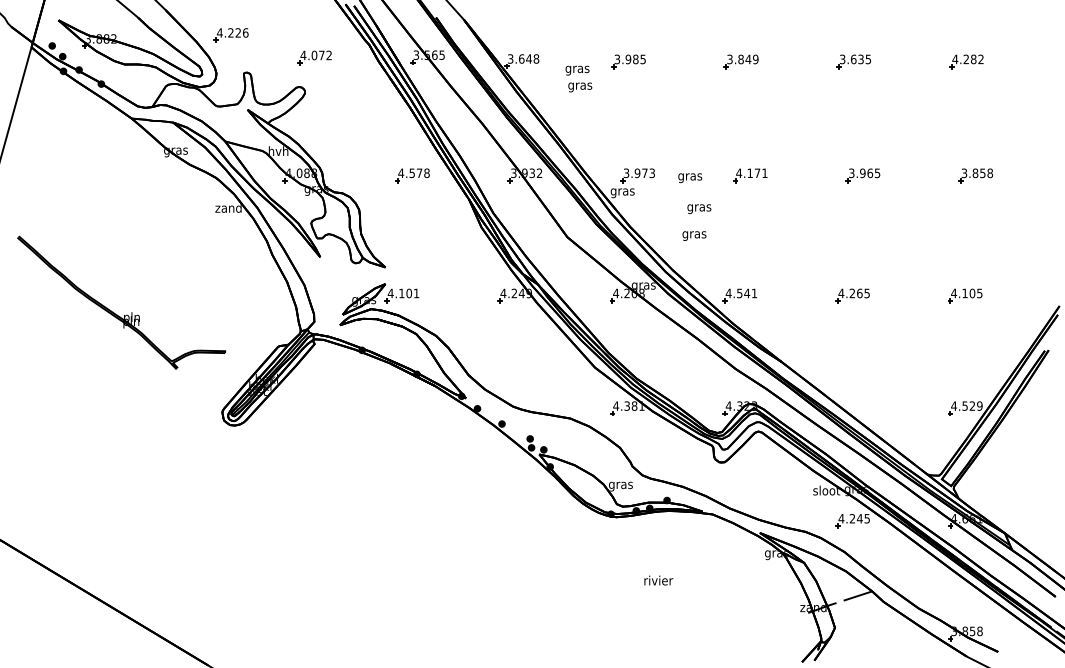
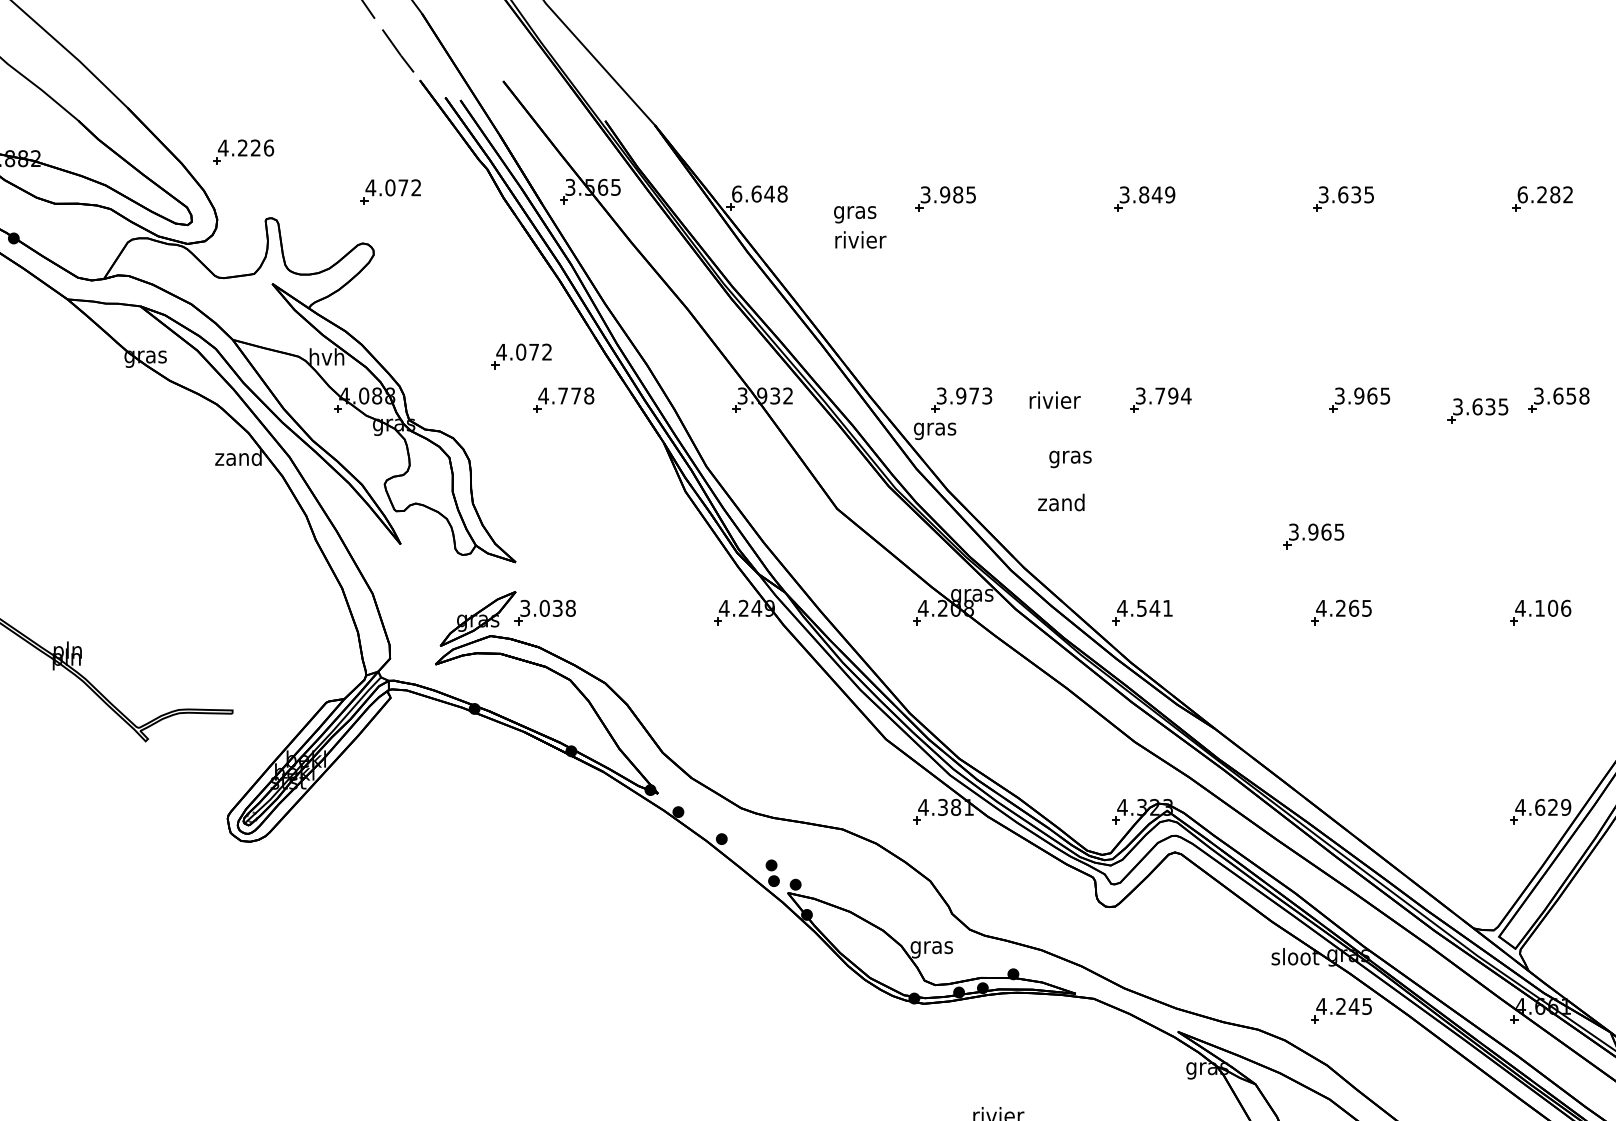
text: (510, 58) -> (736, 193), 3.648 -> 6.648
text: (955, 59) -> (1523, 194), 4.282 -> 6.282
text: (580, 86) -> (860, 242), gras -> rivier
part: (388, 150) -> (521, 355), added
text: (975, 172) -> (1558, 394), 3.858 -> 3.658
text: (411, 173) -> (561, 396), 4.578 -> 4.778
text: (751, 173) -> (1162, 396), 4.171 -> 3.794
text: (690, 176) -> (1054, 401), gras -> rivier
part: (929, 181) -> (1477, 410), added
text: (694, 234) -> (1061, 504), gras -> zand
part: (836, 252) -> (1312, 535), added
text: (403, 293) -> (547, 608), 4.101 -> 3.038
text: (979, 293) -> (1565, 608), 4.105 -> 4.106
text: (965, 405) -> (1540, 806), 4.529 -> 4.629

